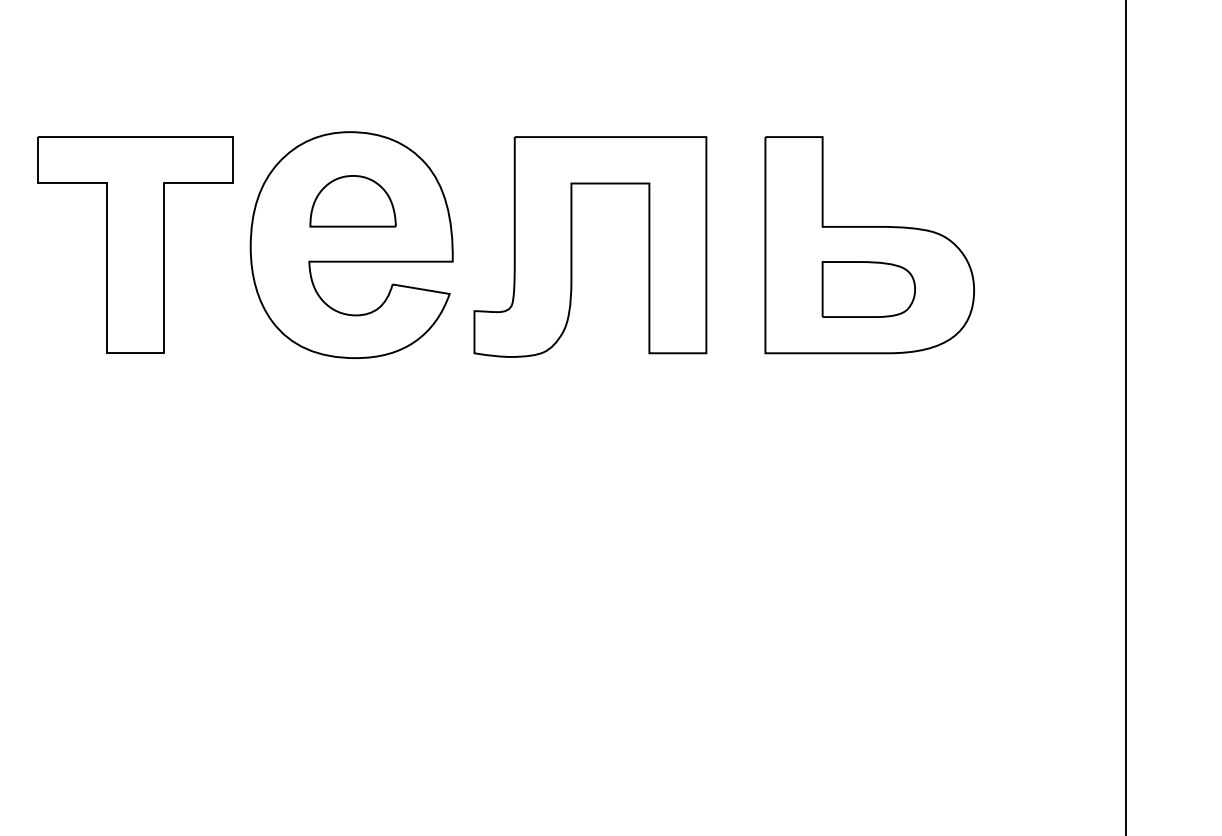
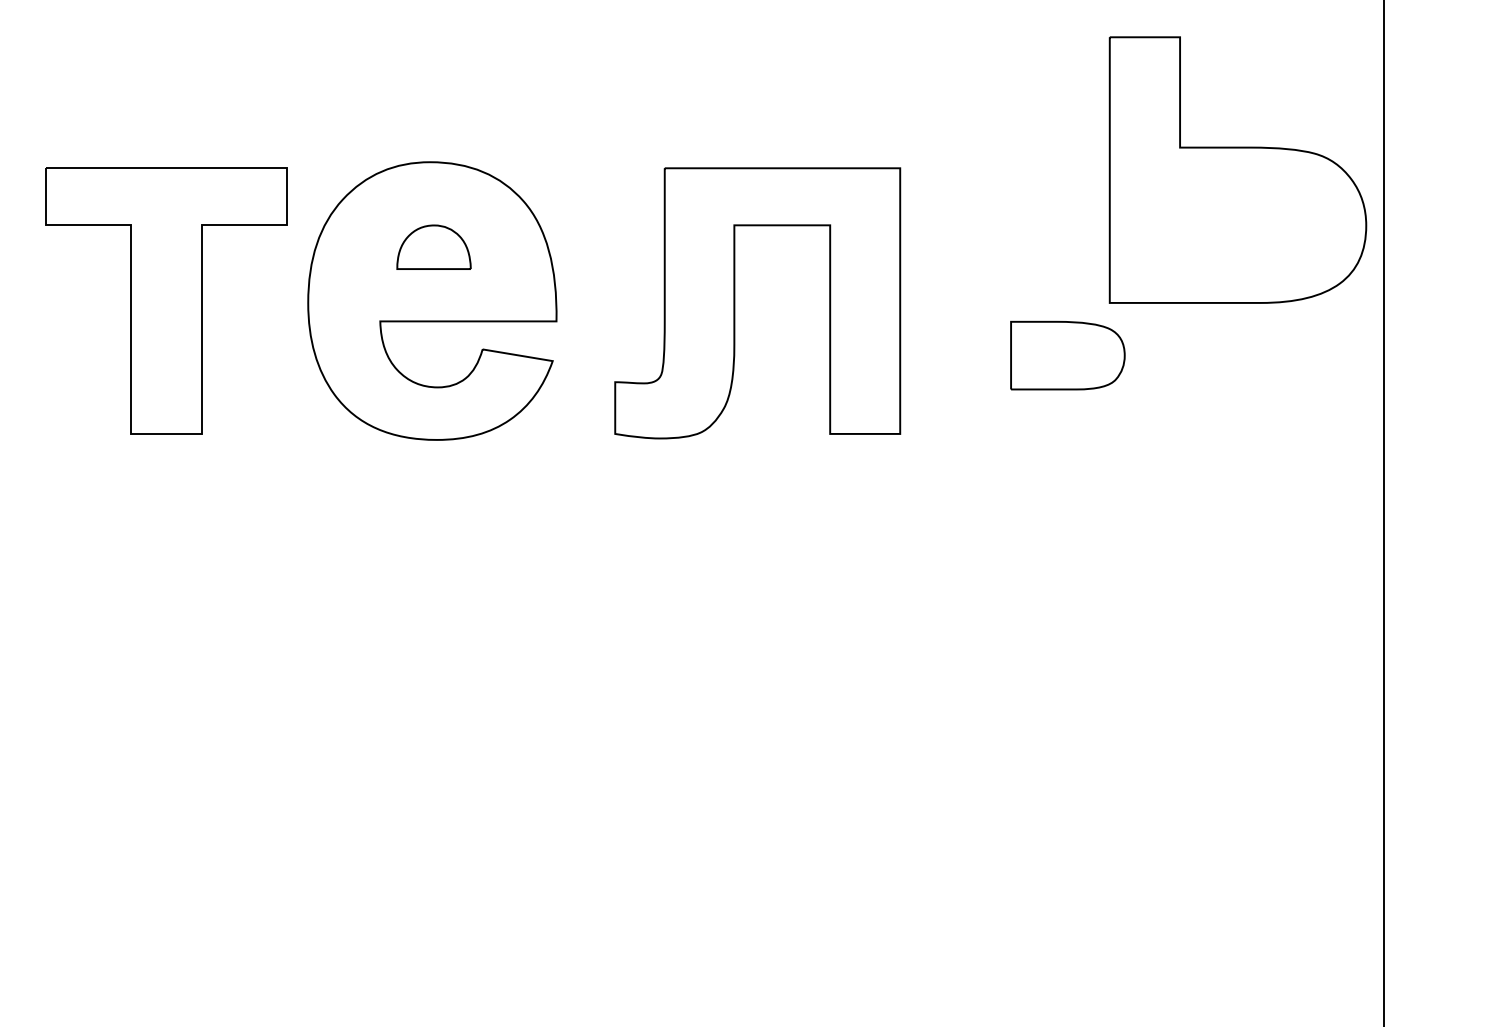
part: (352, 201) -> (433, 247), size x0.7
part: (869, 244) -> (1237, 169), moved
part: (572, 247) -> (735, 303), moved

